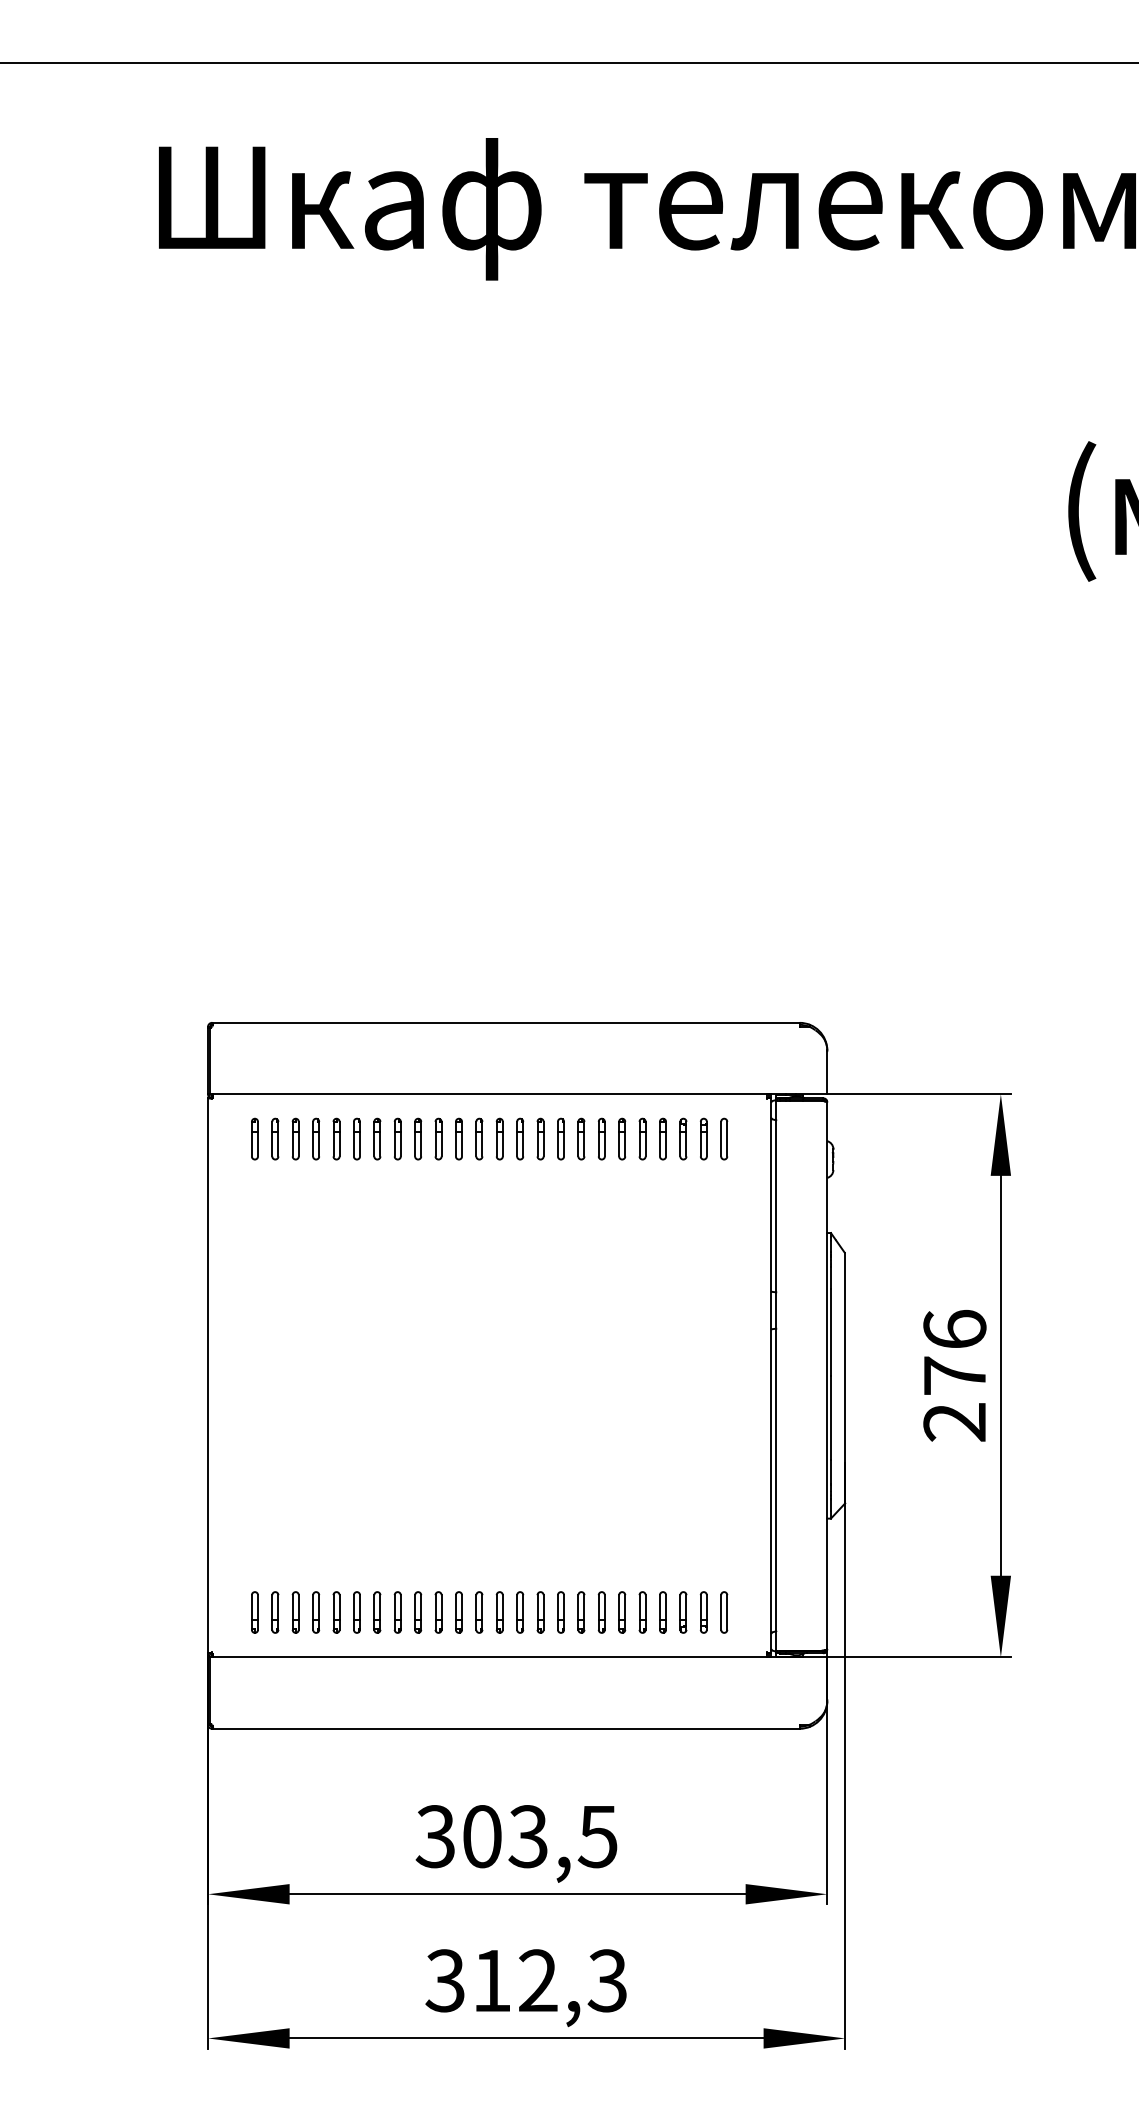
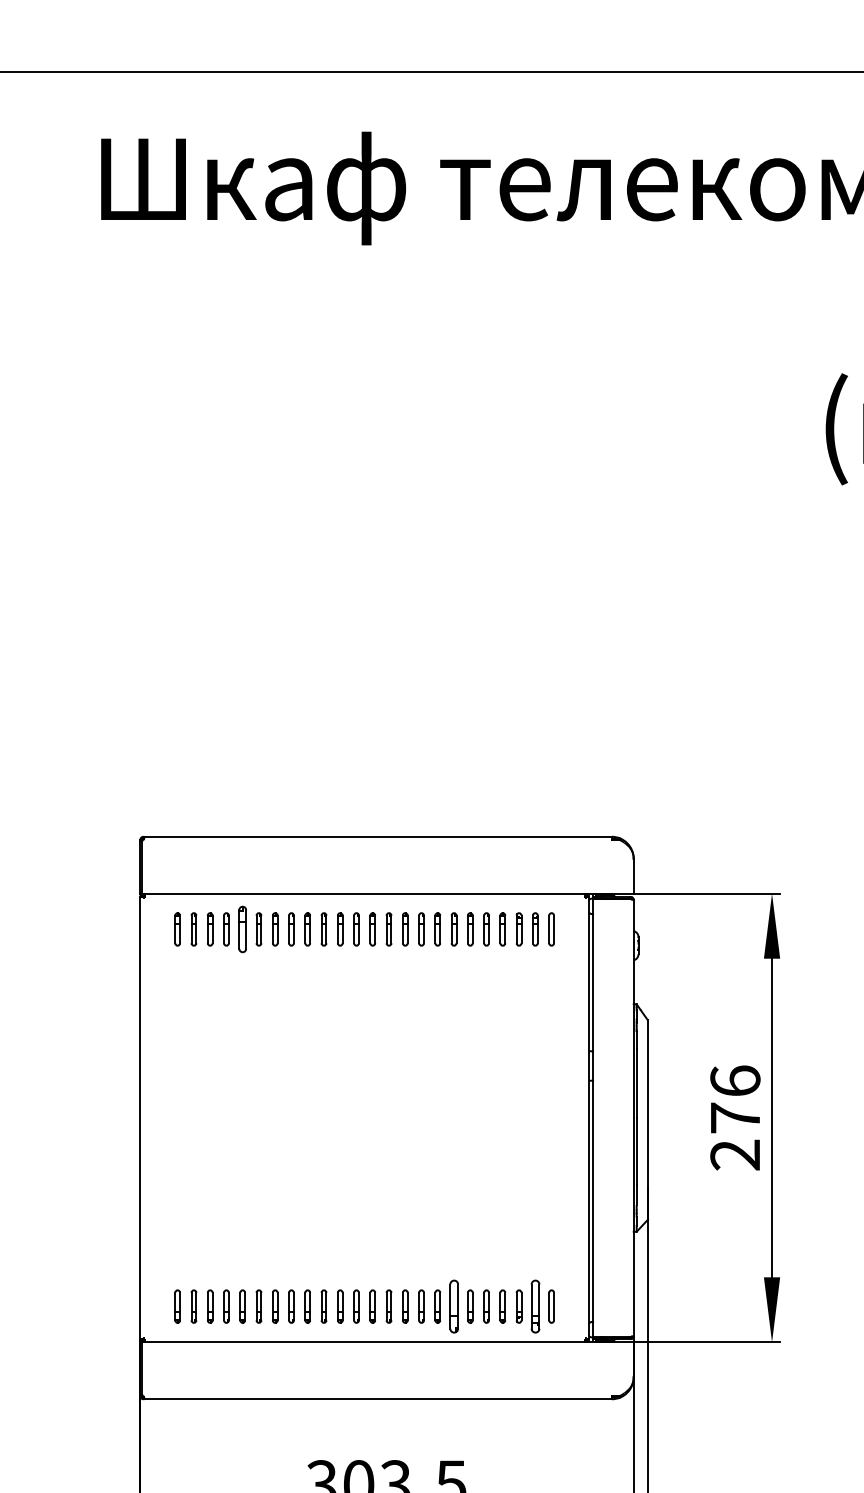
part: (336, 1138) -> (242, 928), size x1.4
part: (601, 1612) -> (453, 1306), size x1.6
part: (703, 1612) -> (535, 1306), size x1.6

